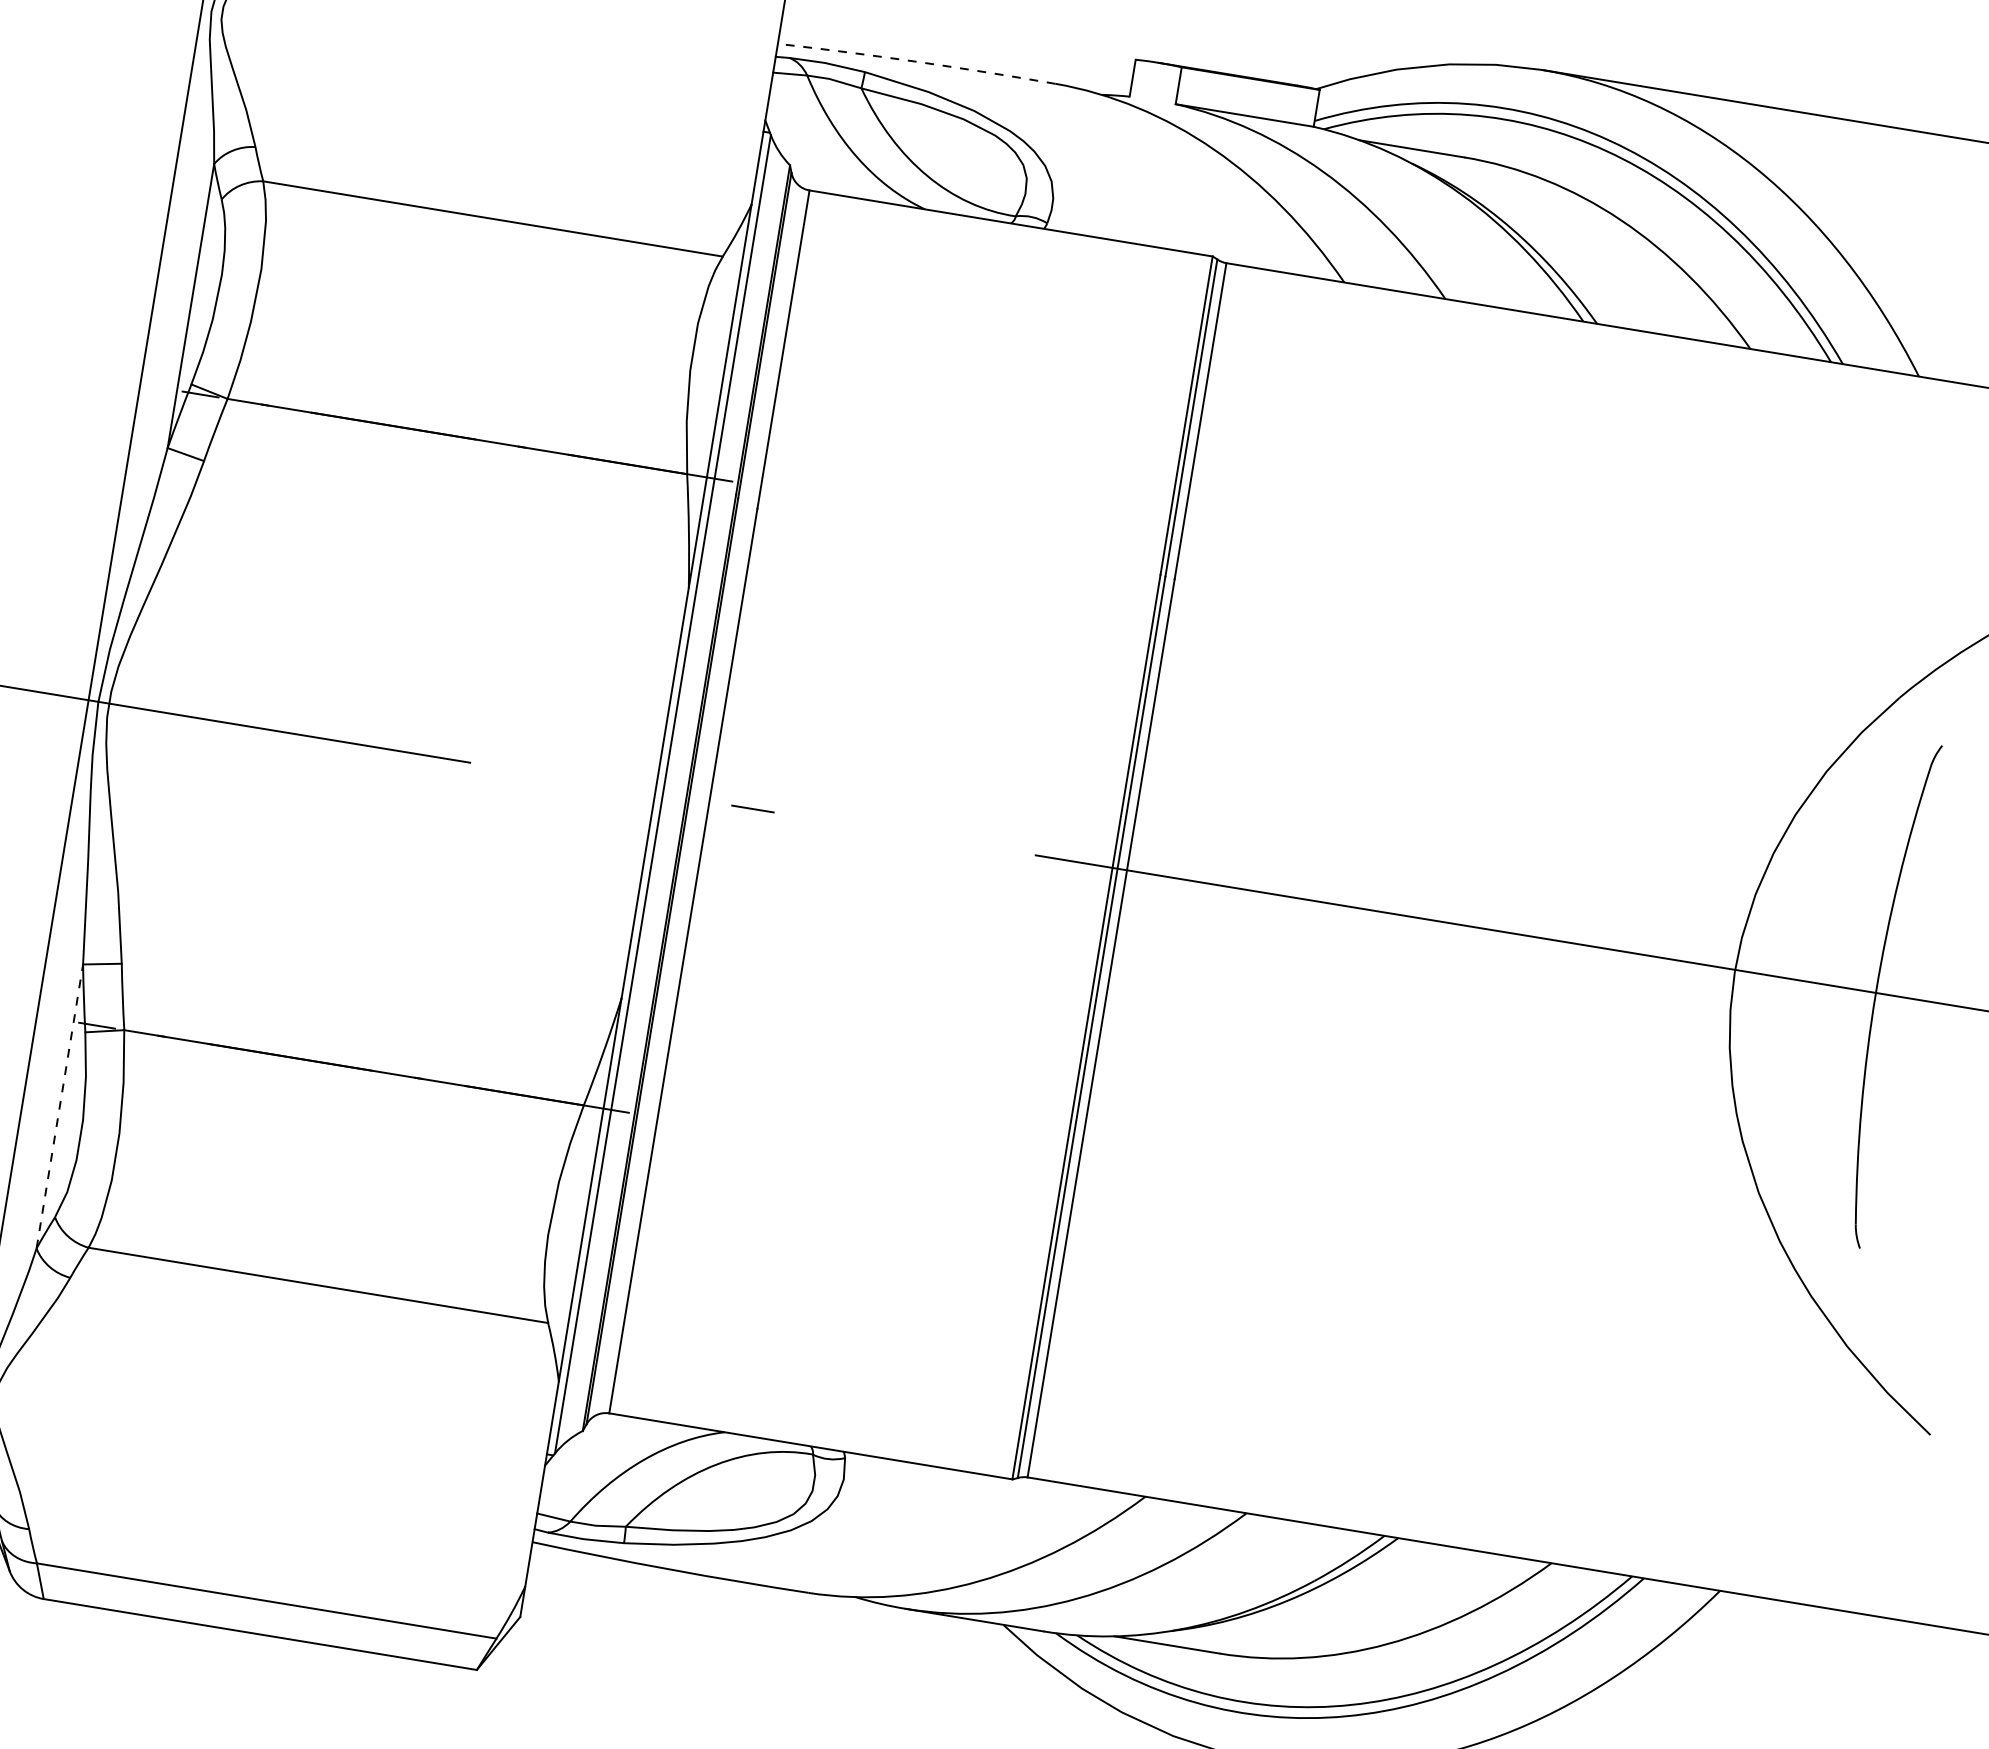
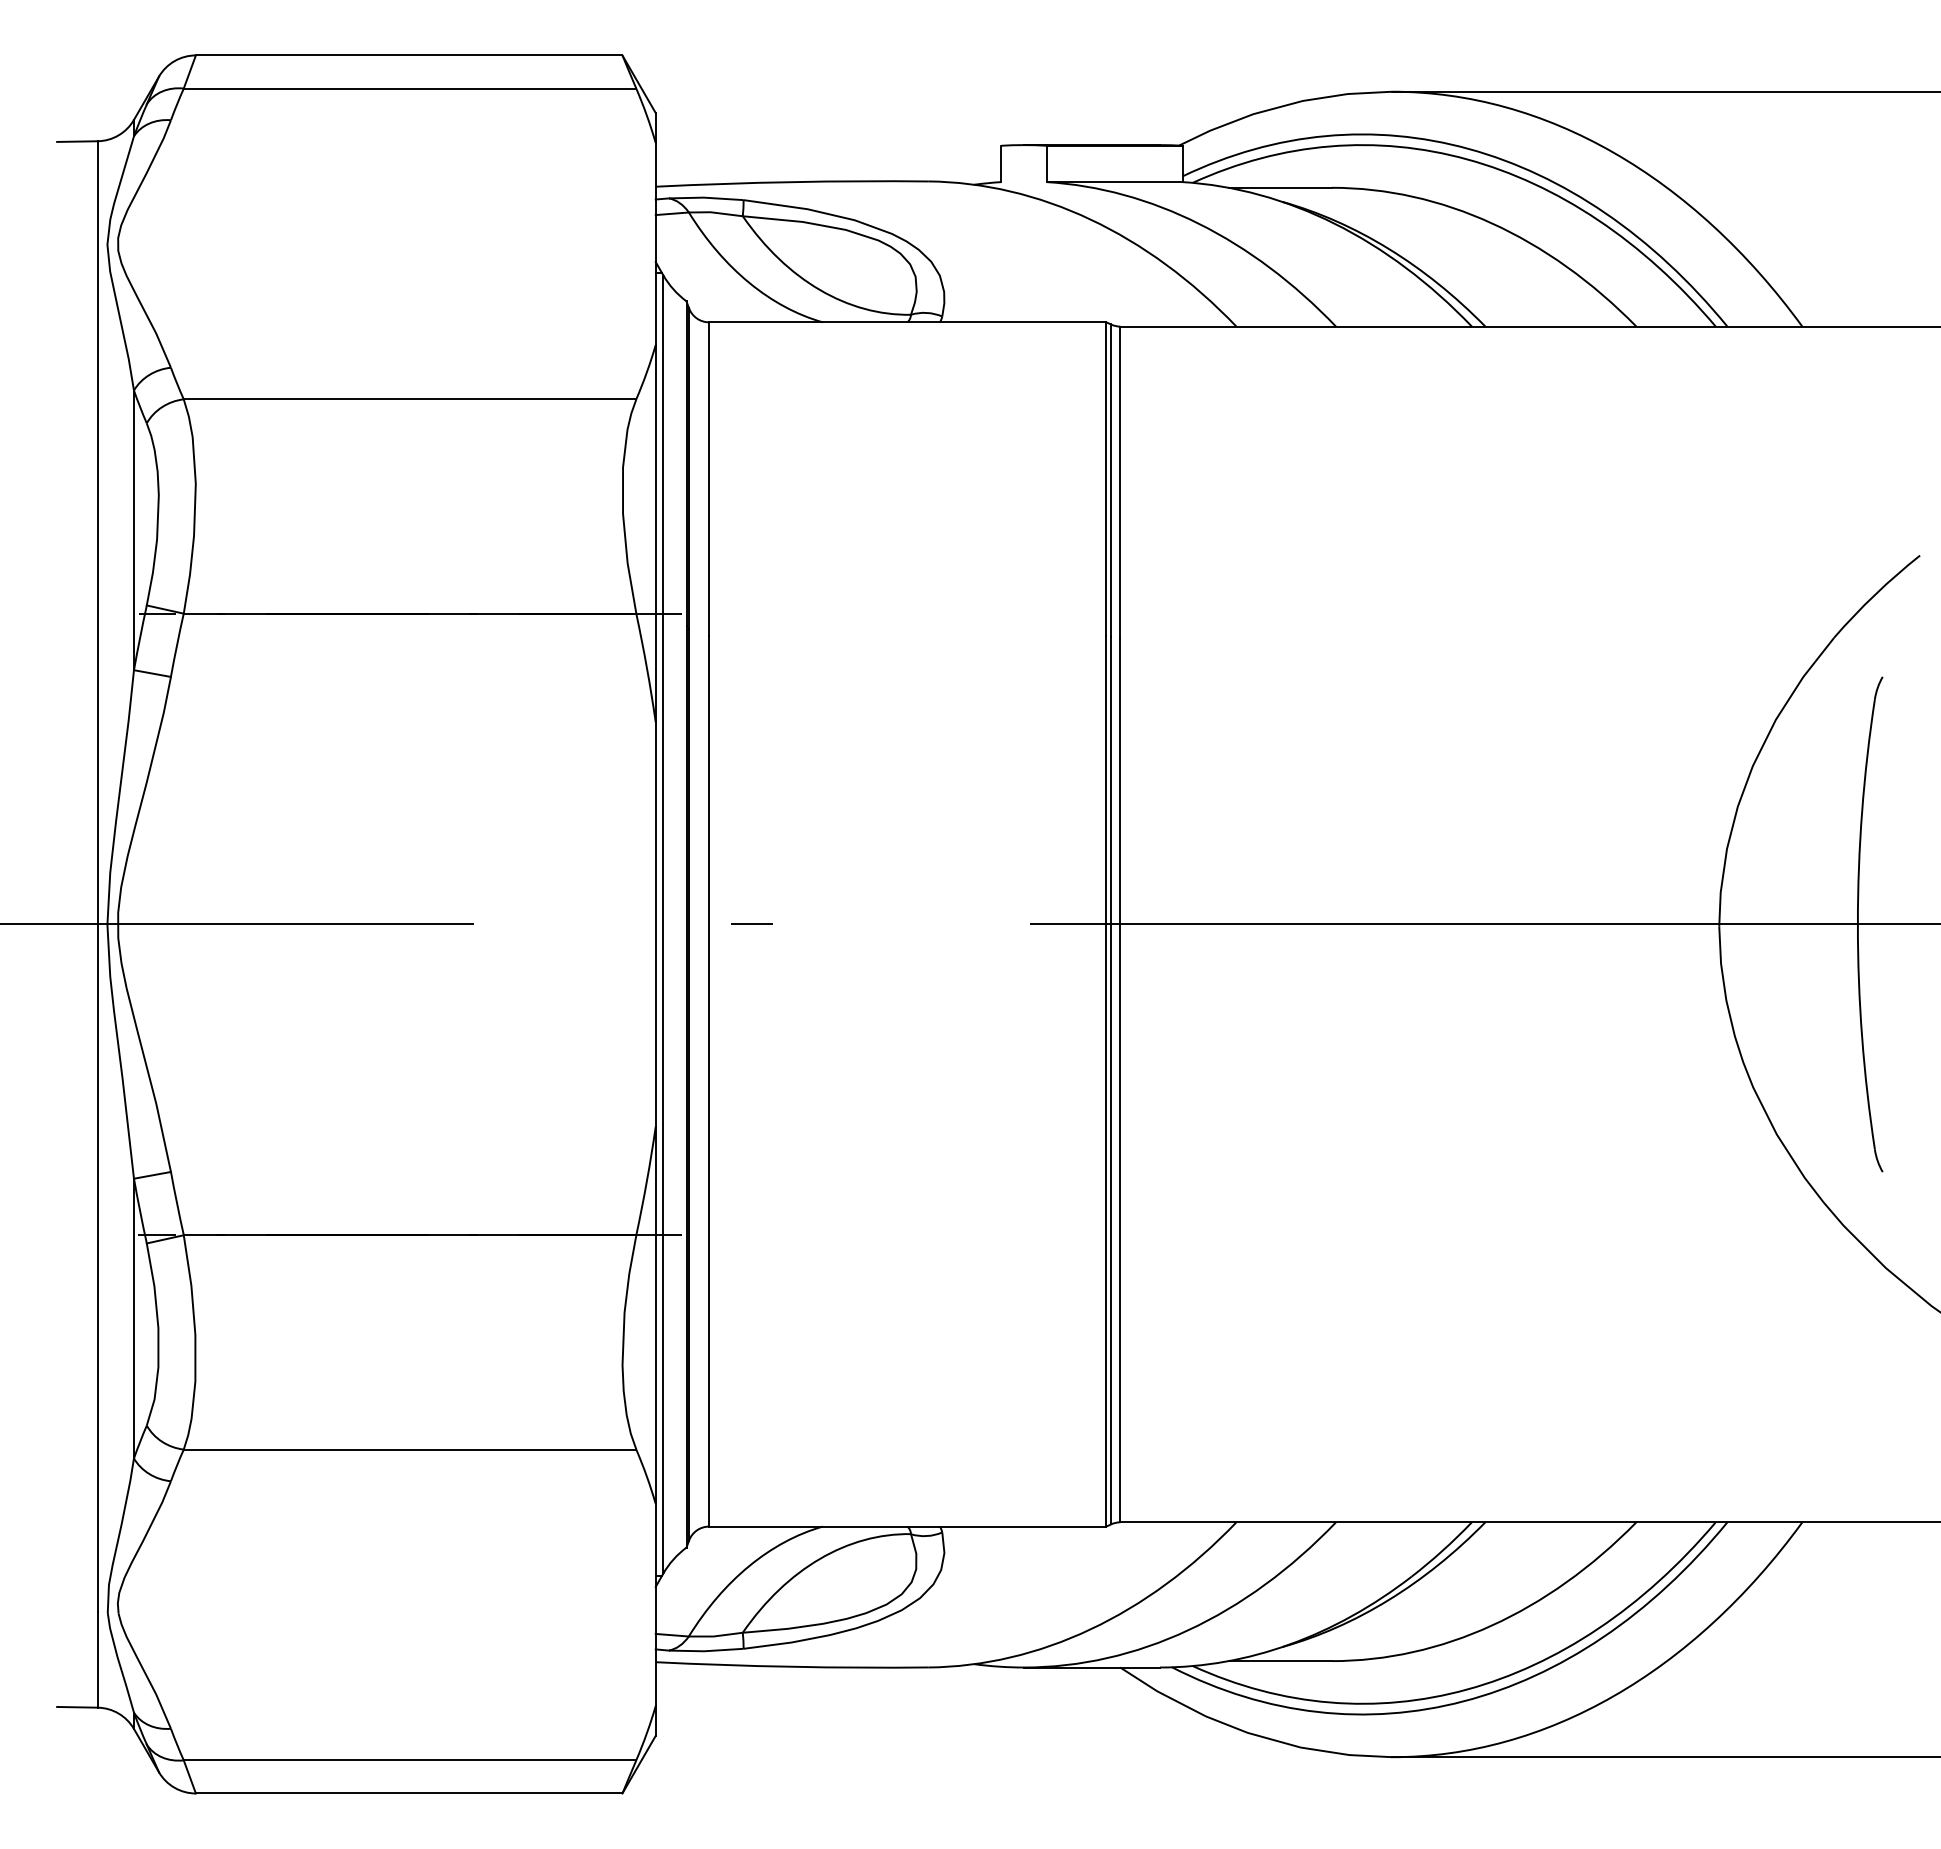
arc: (916, 62) -> (791, 182), dashed -> solid
line: (59, 1106) -> (133, 1318), dashed -> solid

